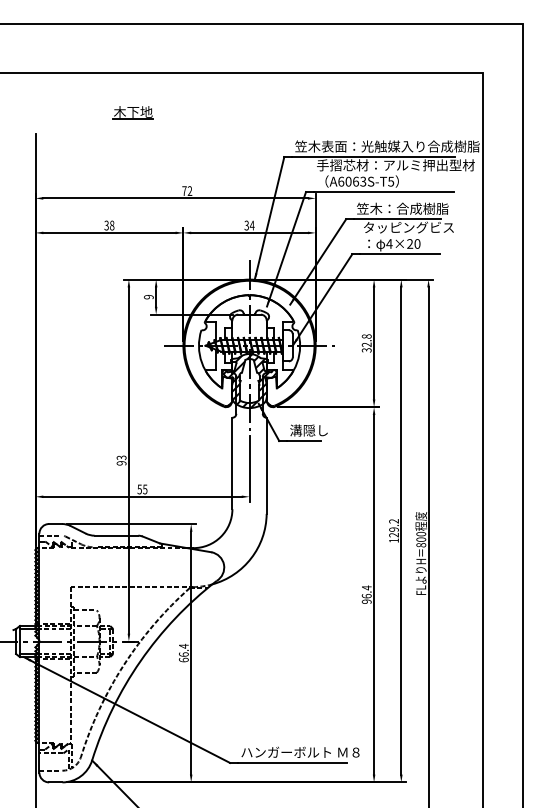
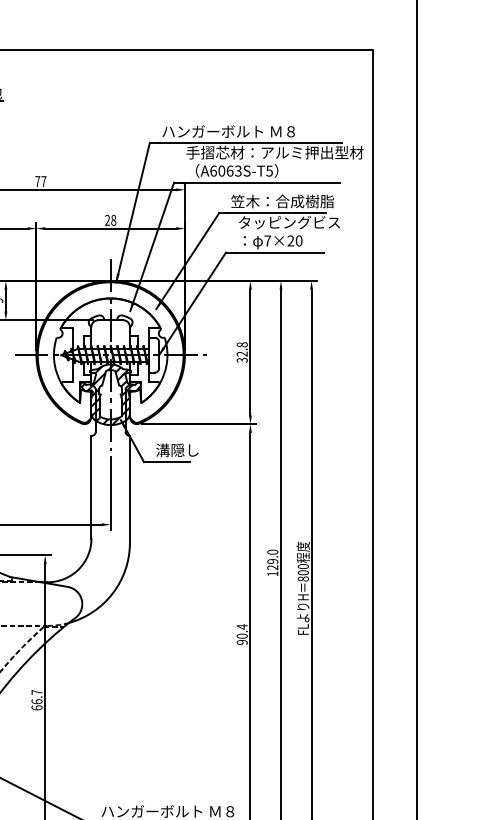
text: (387, 146) -> (265, 131), 笠木表面：光触媒入り合成樹脂 -> ハンガーボルト Ｍ８
text: (189, 190) -> (43, 180), 72 -> 77
text: (249, 225) -> (110, 220), 34 -> 28
text: (389, 243) -> (267, 240), 4×20 -> 7×20
text: (393, 521) -> (272, 552), 129.2 -> 129.0
text: (366, 596) -> (241, 636), 96.4 -> 90.4
text: (183, 645) -> (36, 691), 66.4 -> 66.7

